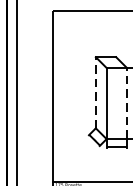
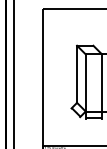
line: (96, 93) -> (77, 74), dashed -> solid
line: (127, 102) -> (102, 82), dashed -> solid

